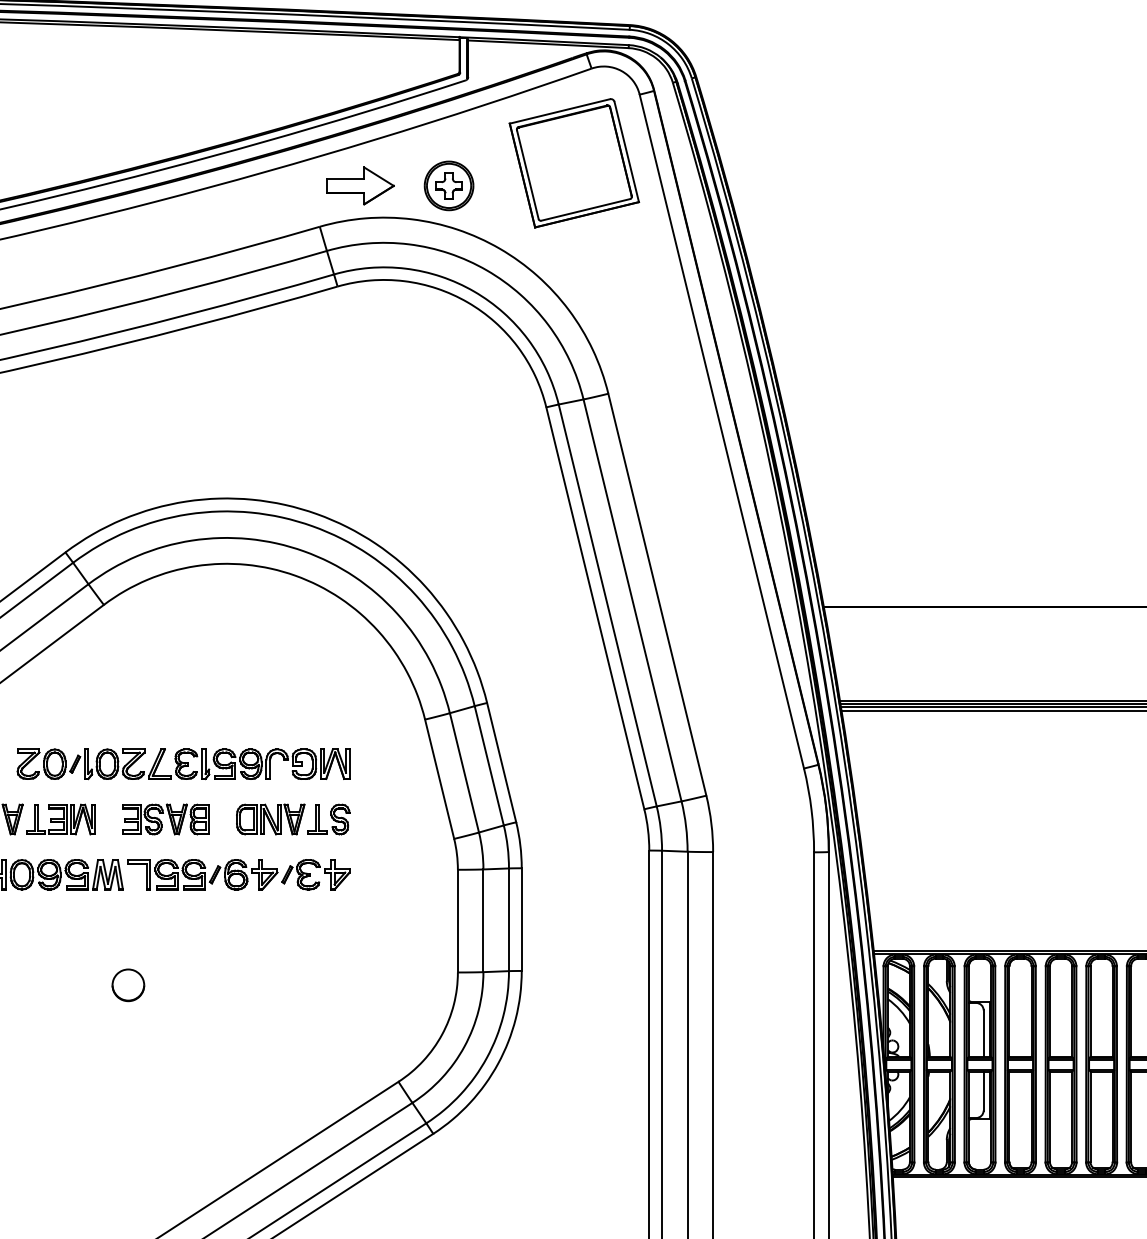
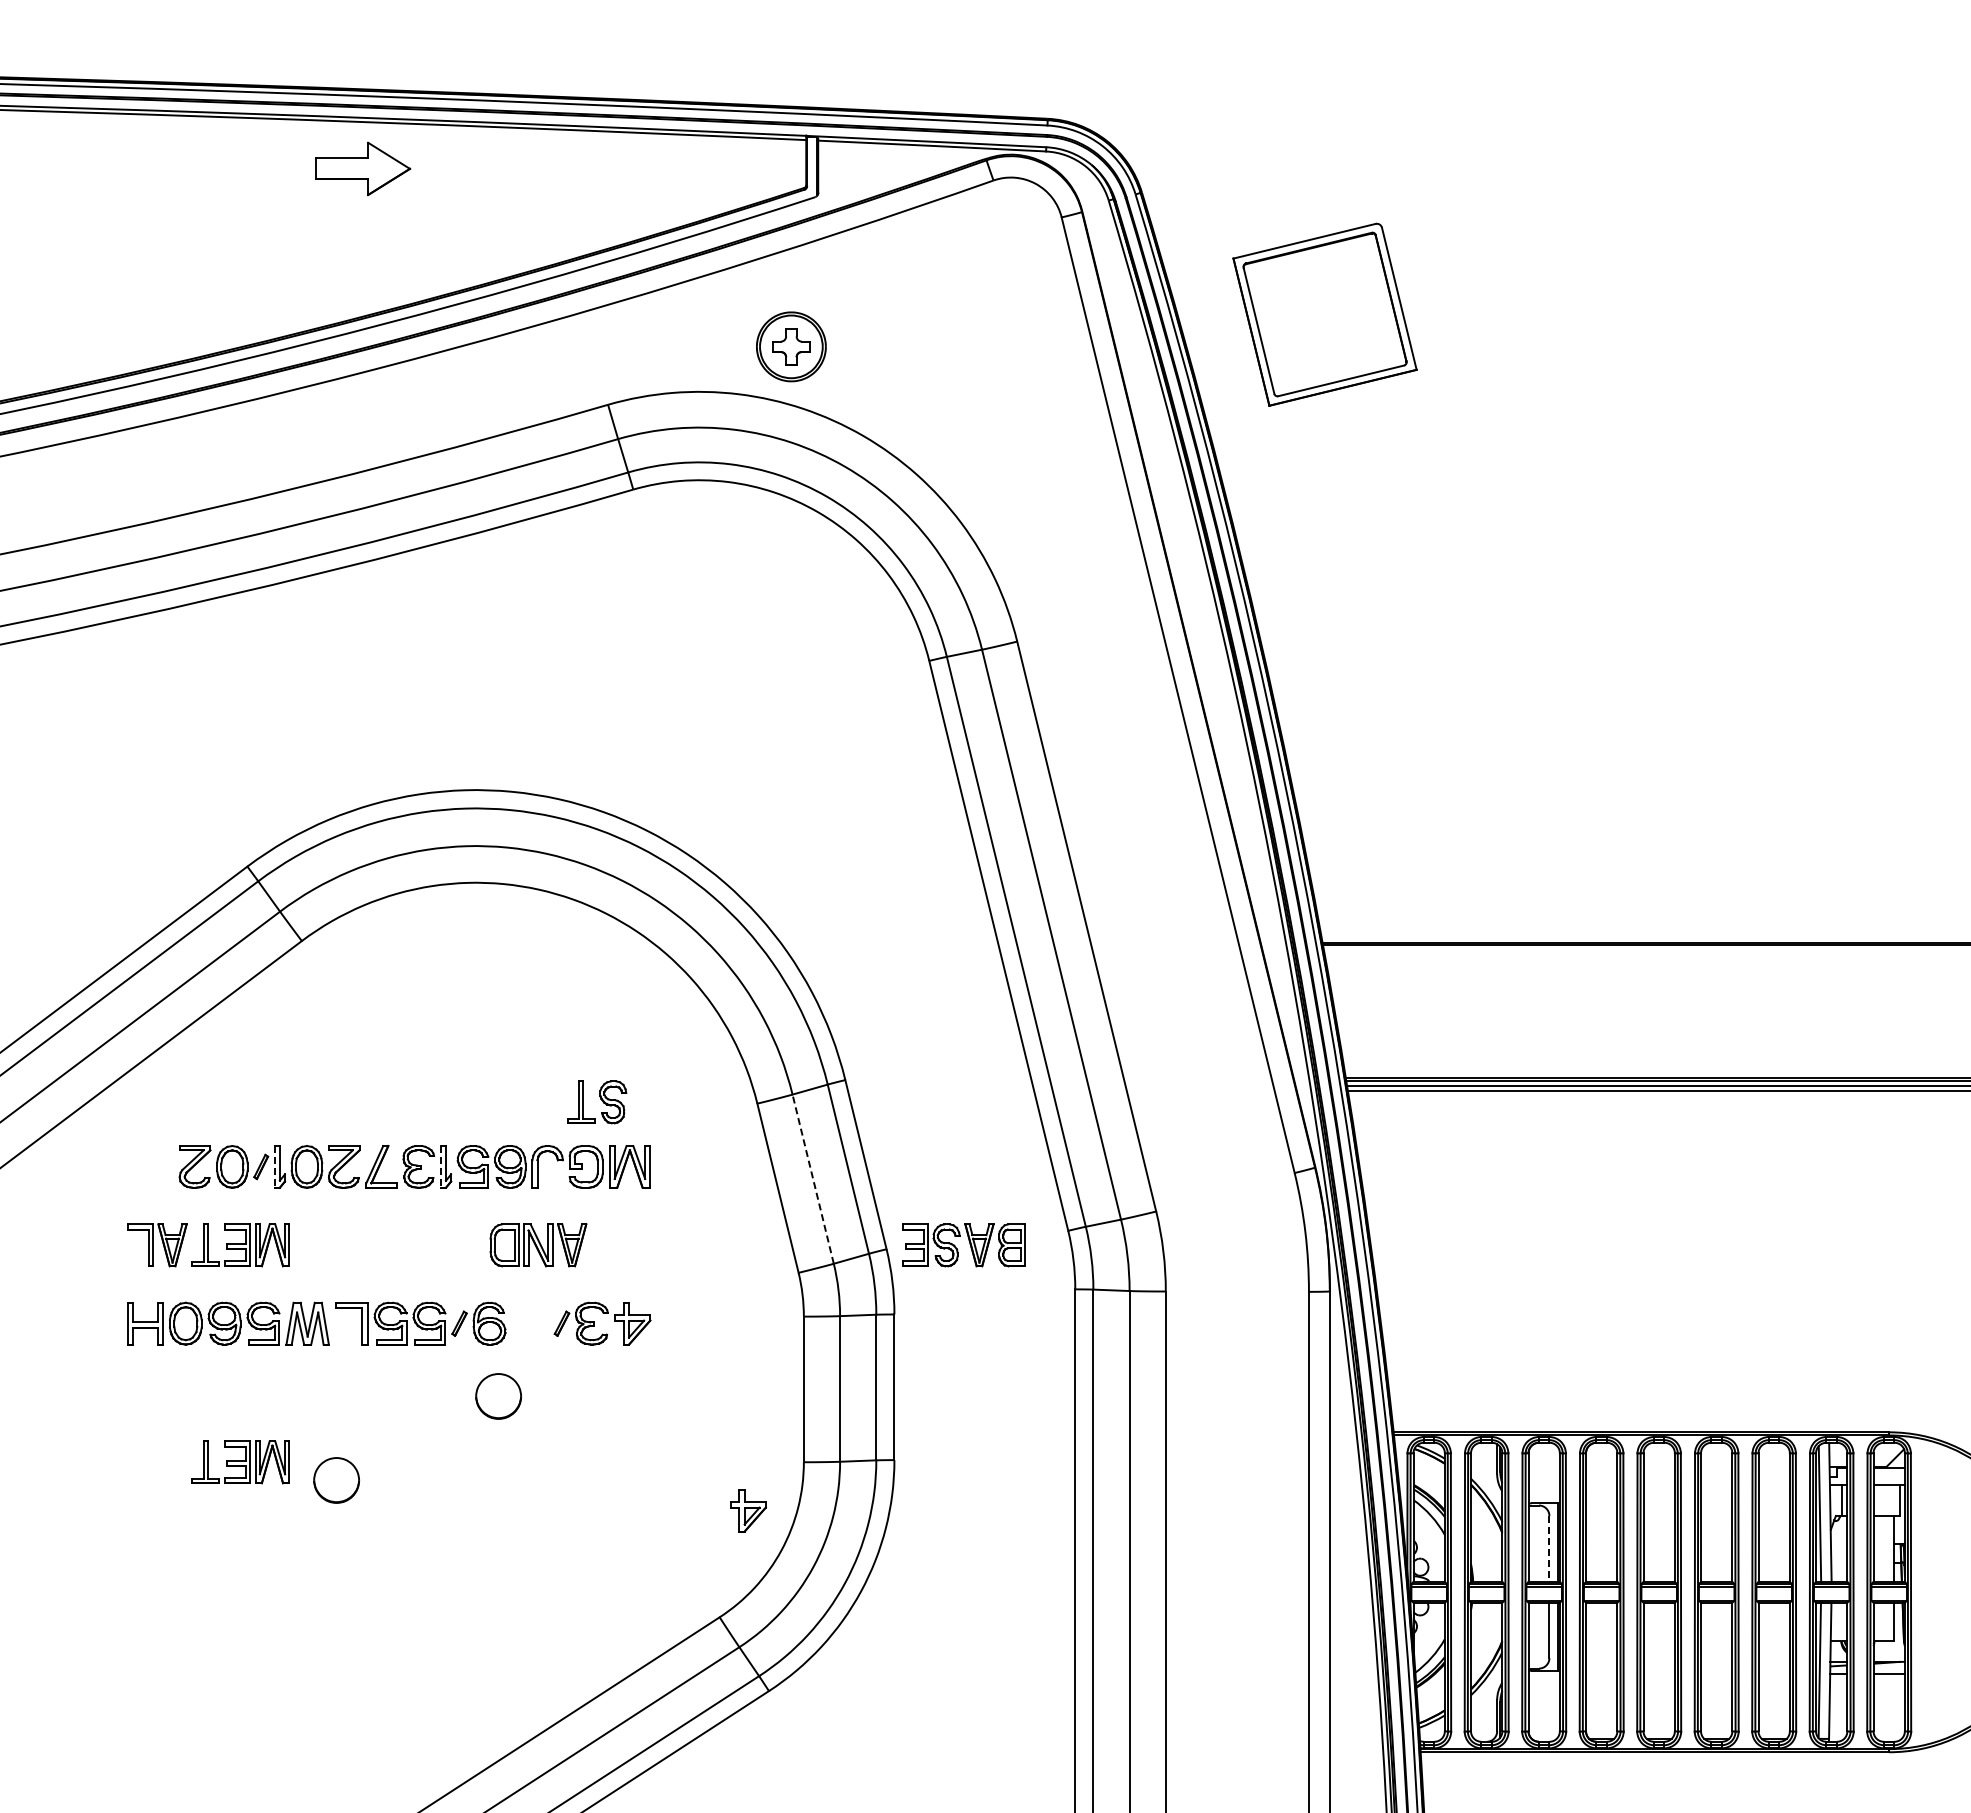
part: (573, 163) -> (1324, 314), moved
part: (361, 185) -> (363, 168), moved
line: (84, 763) -> (274, 1166), solid -> dashed
line: (201, 763) -> (440, 1166), solid -> dashed
line: (464, 772) -> (813, 1178), solid -> dashed
part: (169, 818) -> (969, 1244), moved
part: (329, 819) -> (597, 1102), moved
part: (265, 874) -> (748, 1510), moved
part: (242, 926) -> (498, 1396), added
part: (60, 972) -> (240, 1462), added
line: (983, 1033) -> (1549, 1548), solid -> dashed

